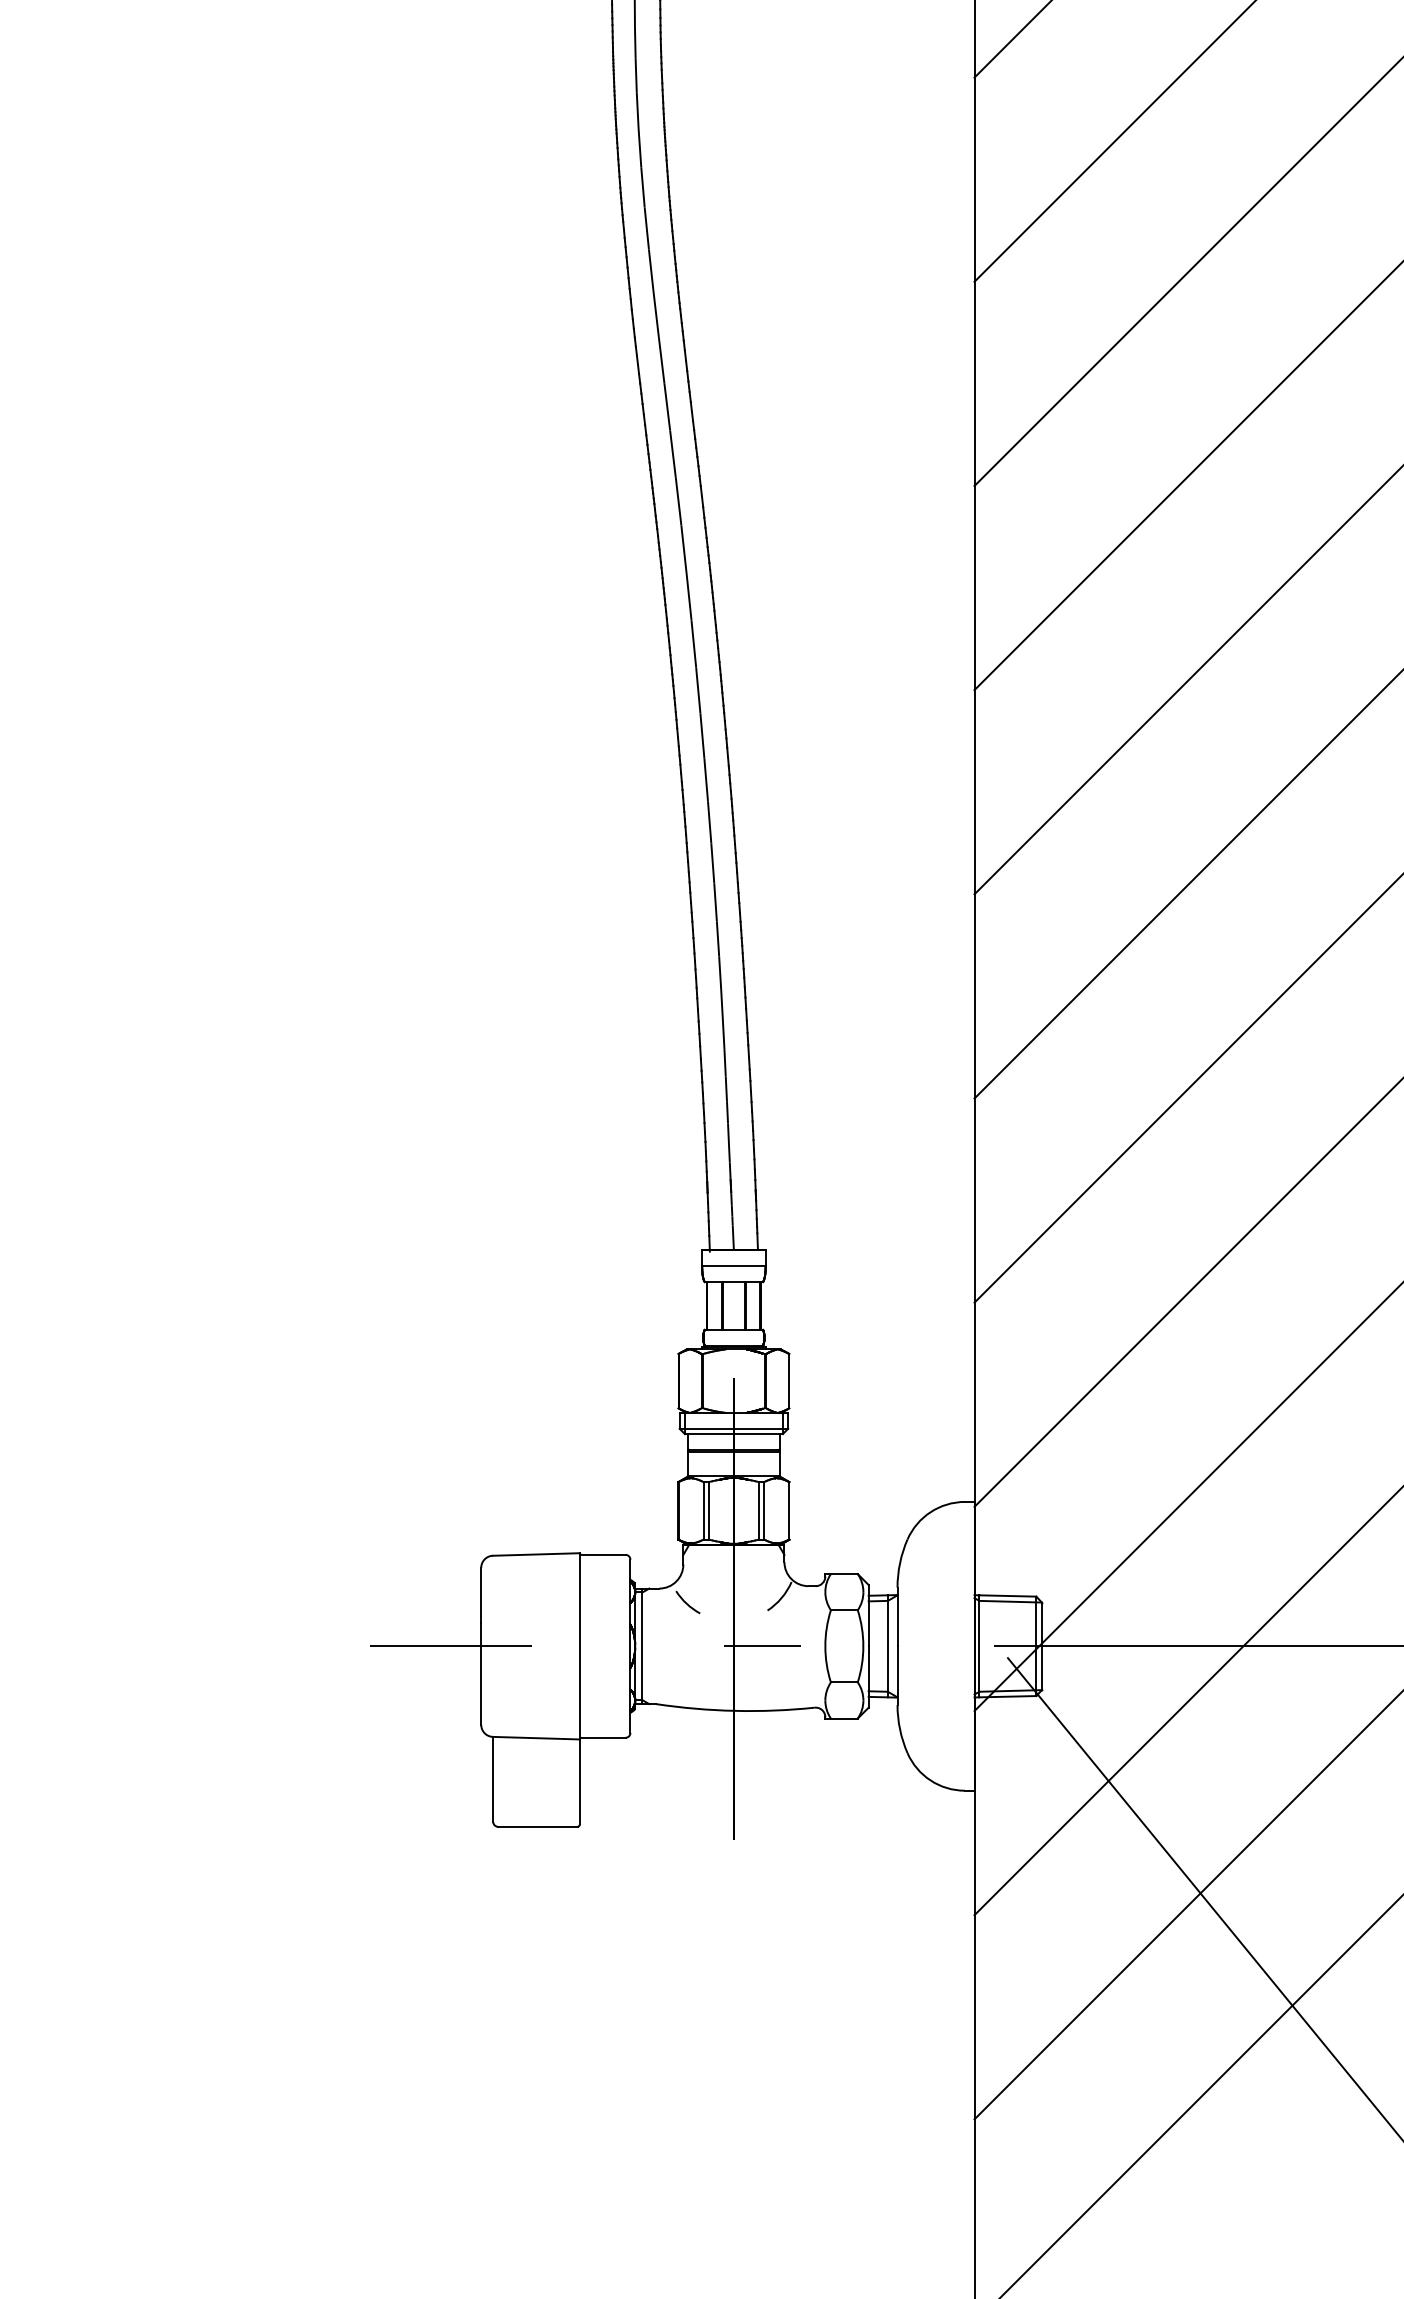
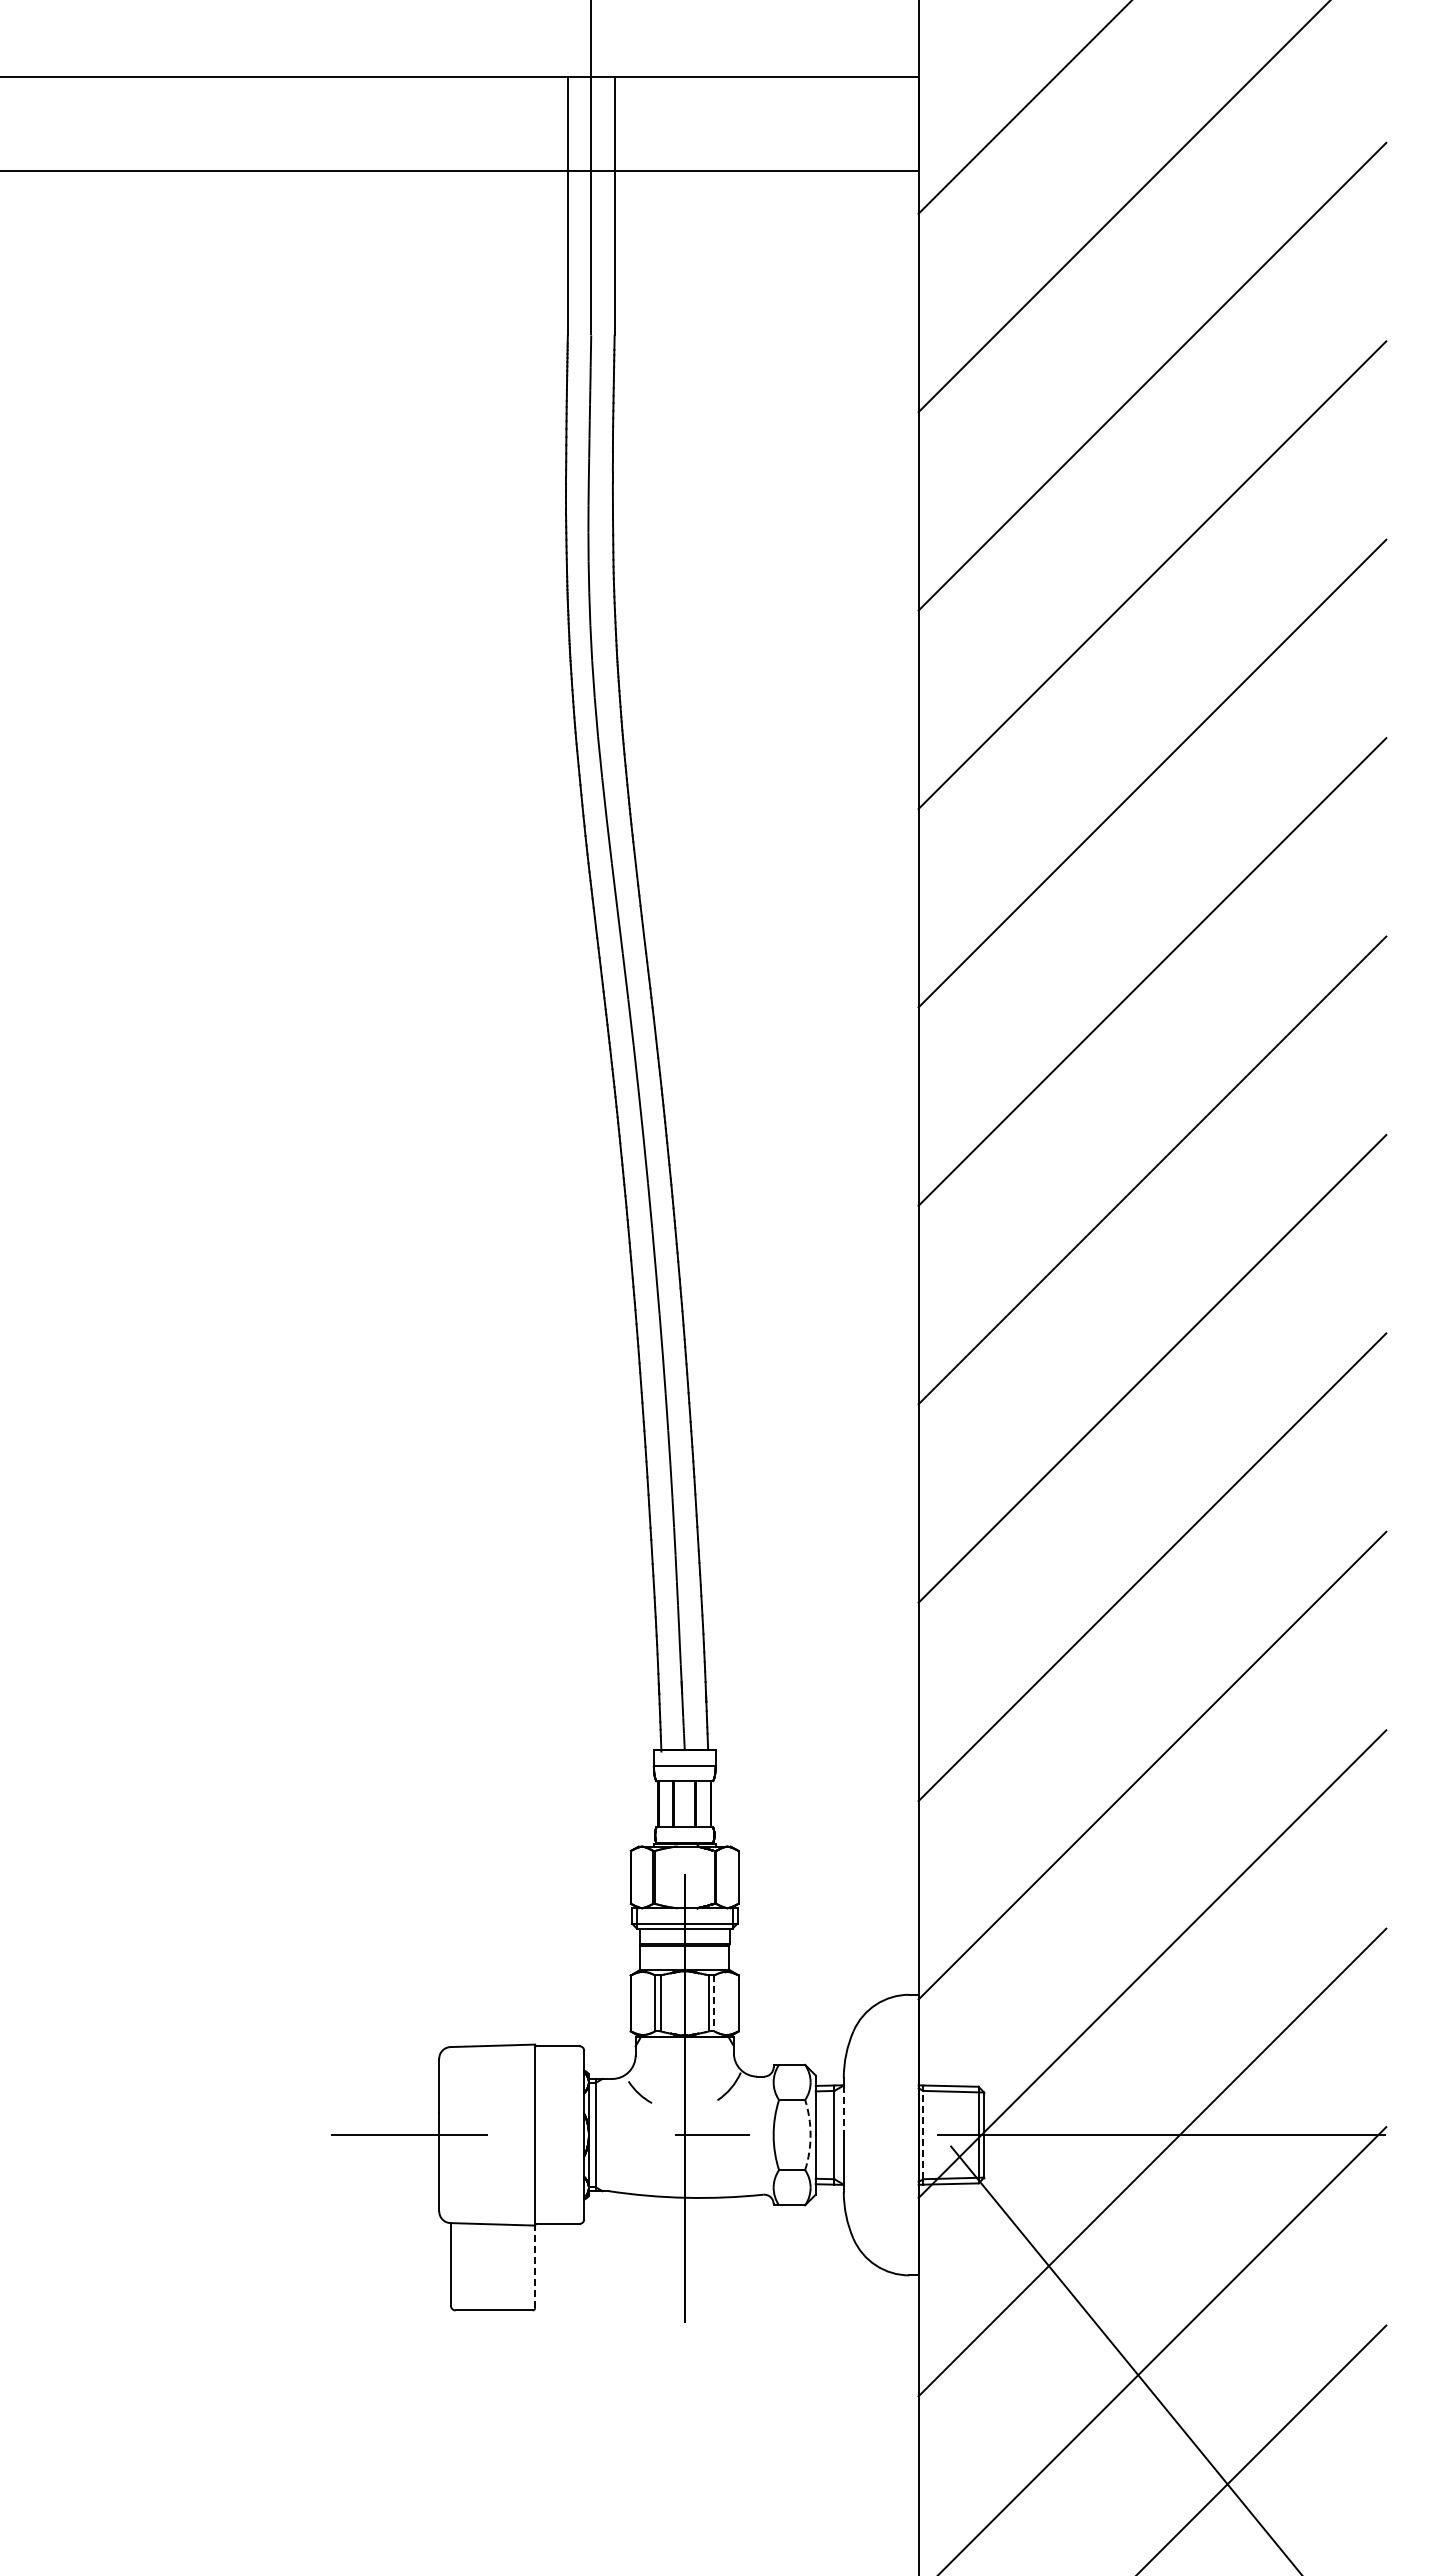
line: (764, 1510) -> (714, 2003), solid -> dashed
line: (897, 1621) -> (843, 2110), solid -> dashed
line: (979, 1643) -> (923, 2132), solid -> dashed
arc: (863, 1646) -> (810, 2135), solid -> dashed
line: (580, 1781) -> (535, 2266), solid -> dashed

